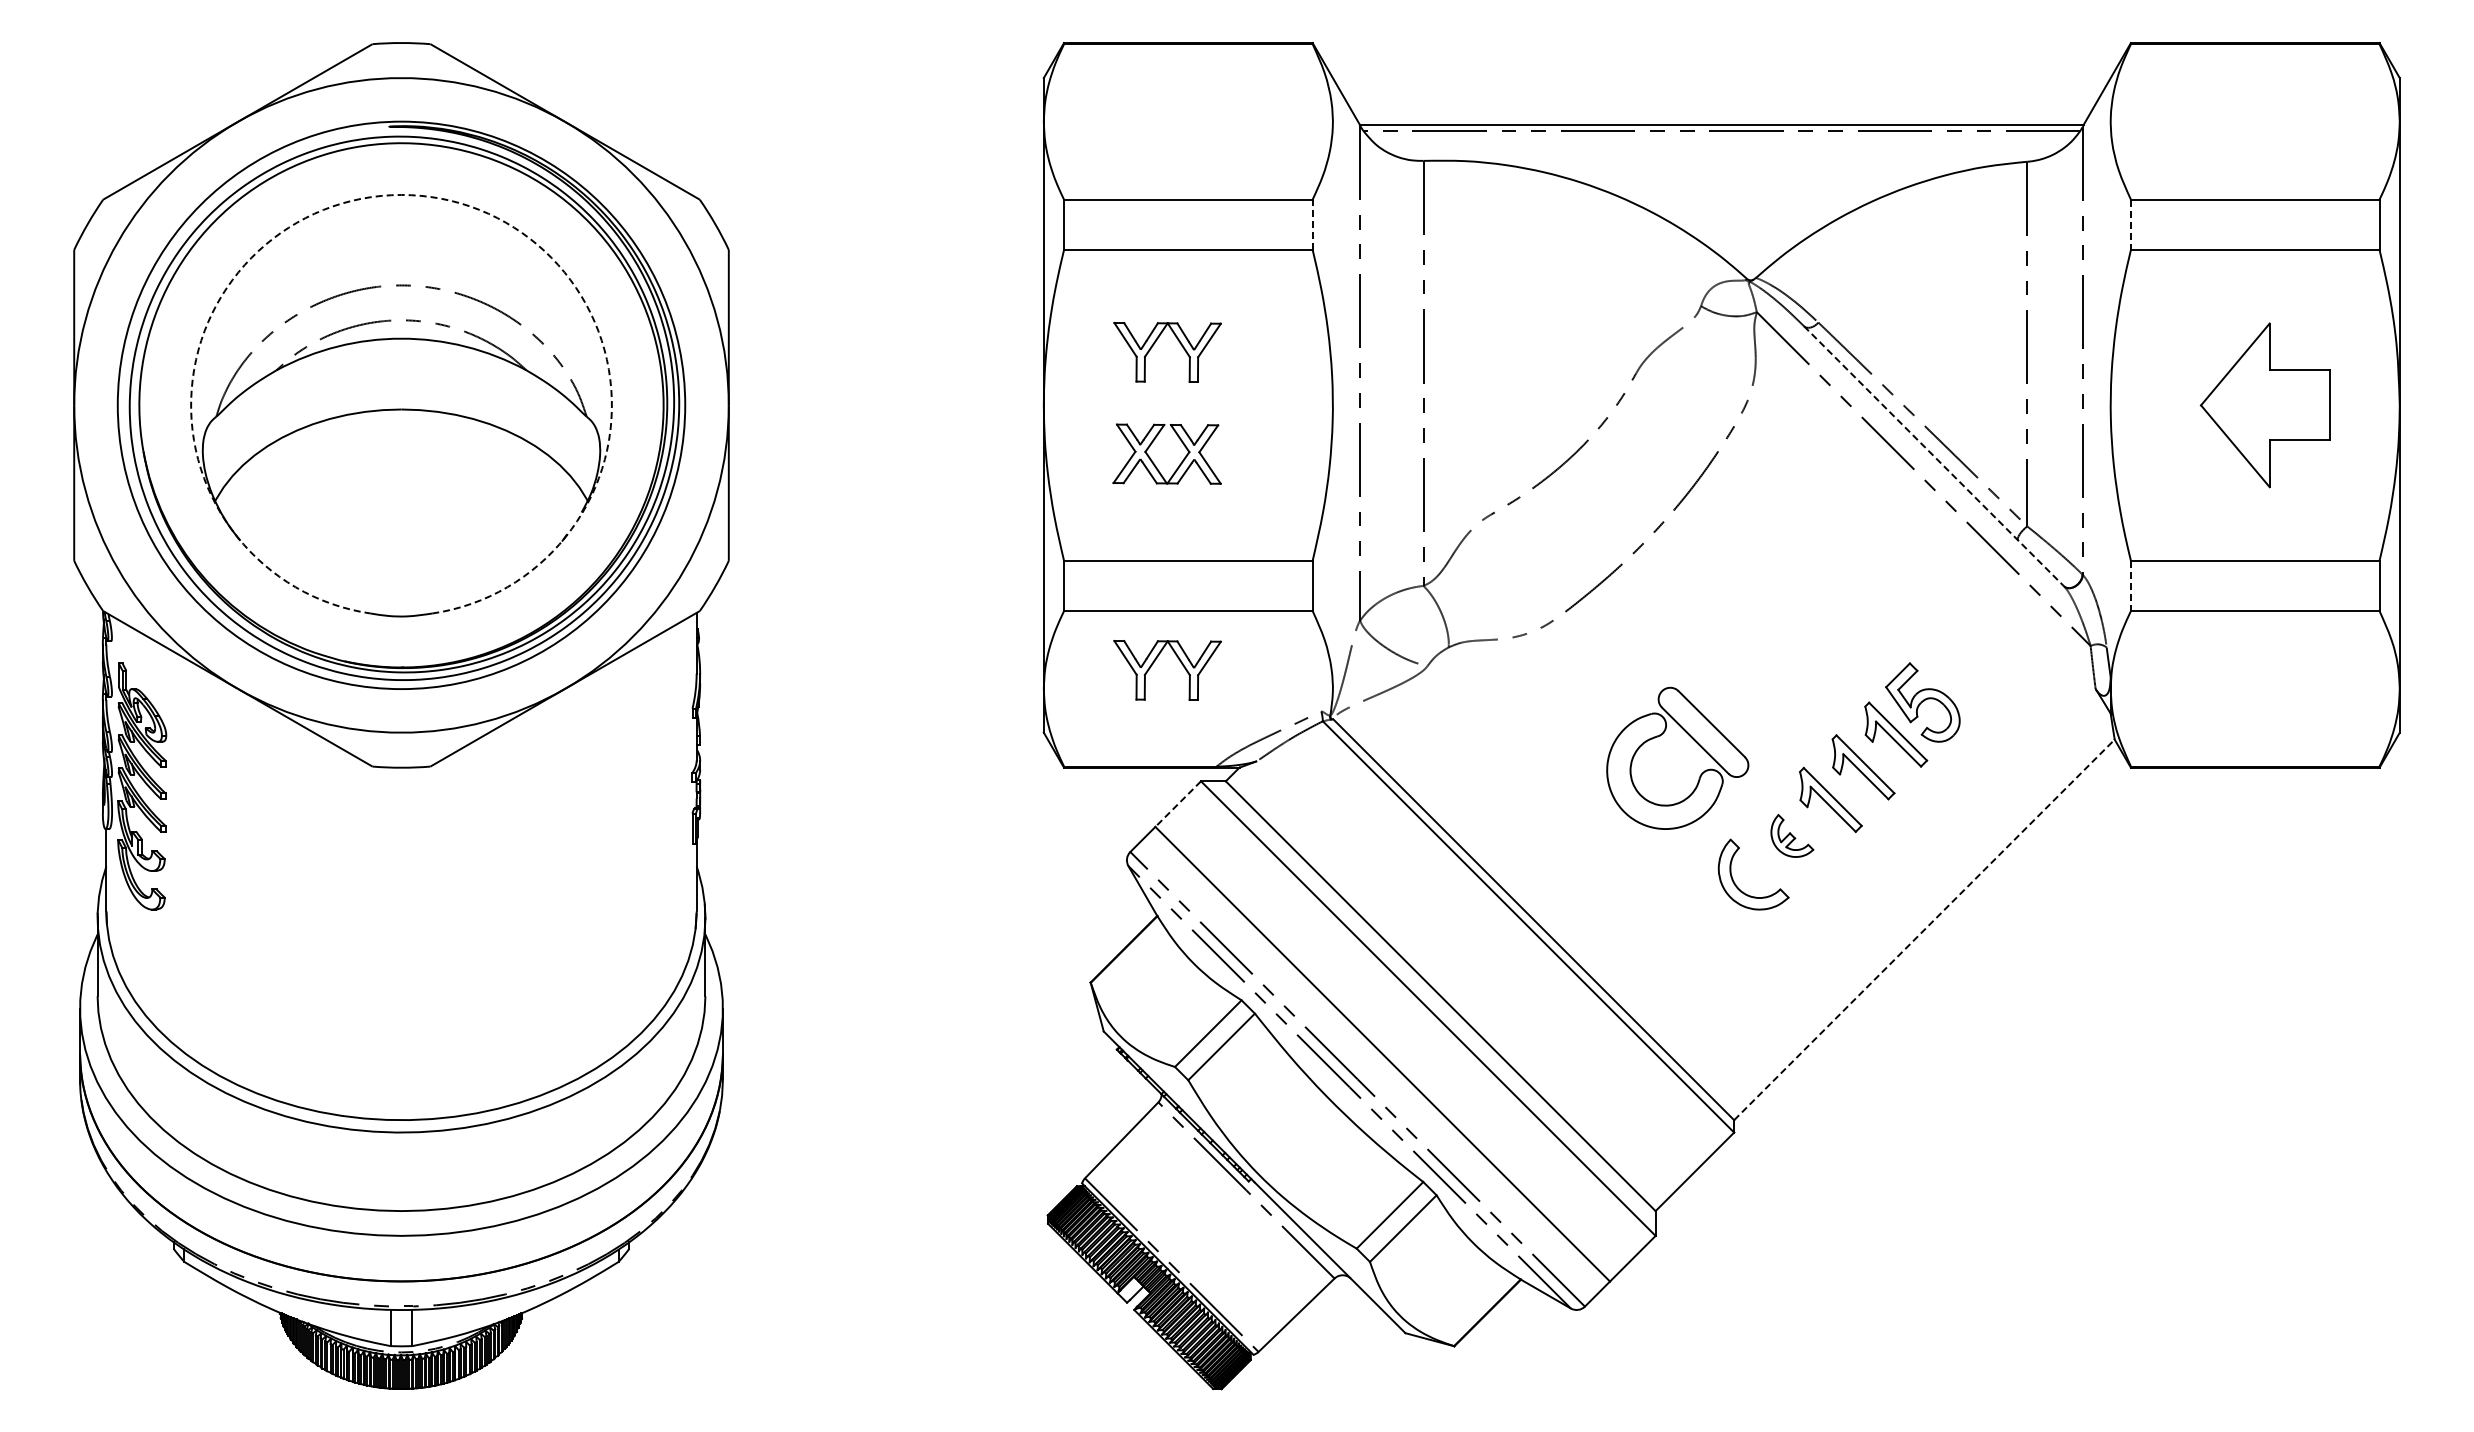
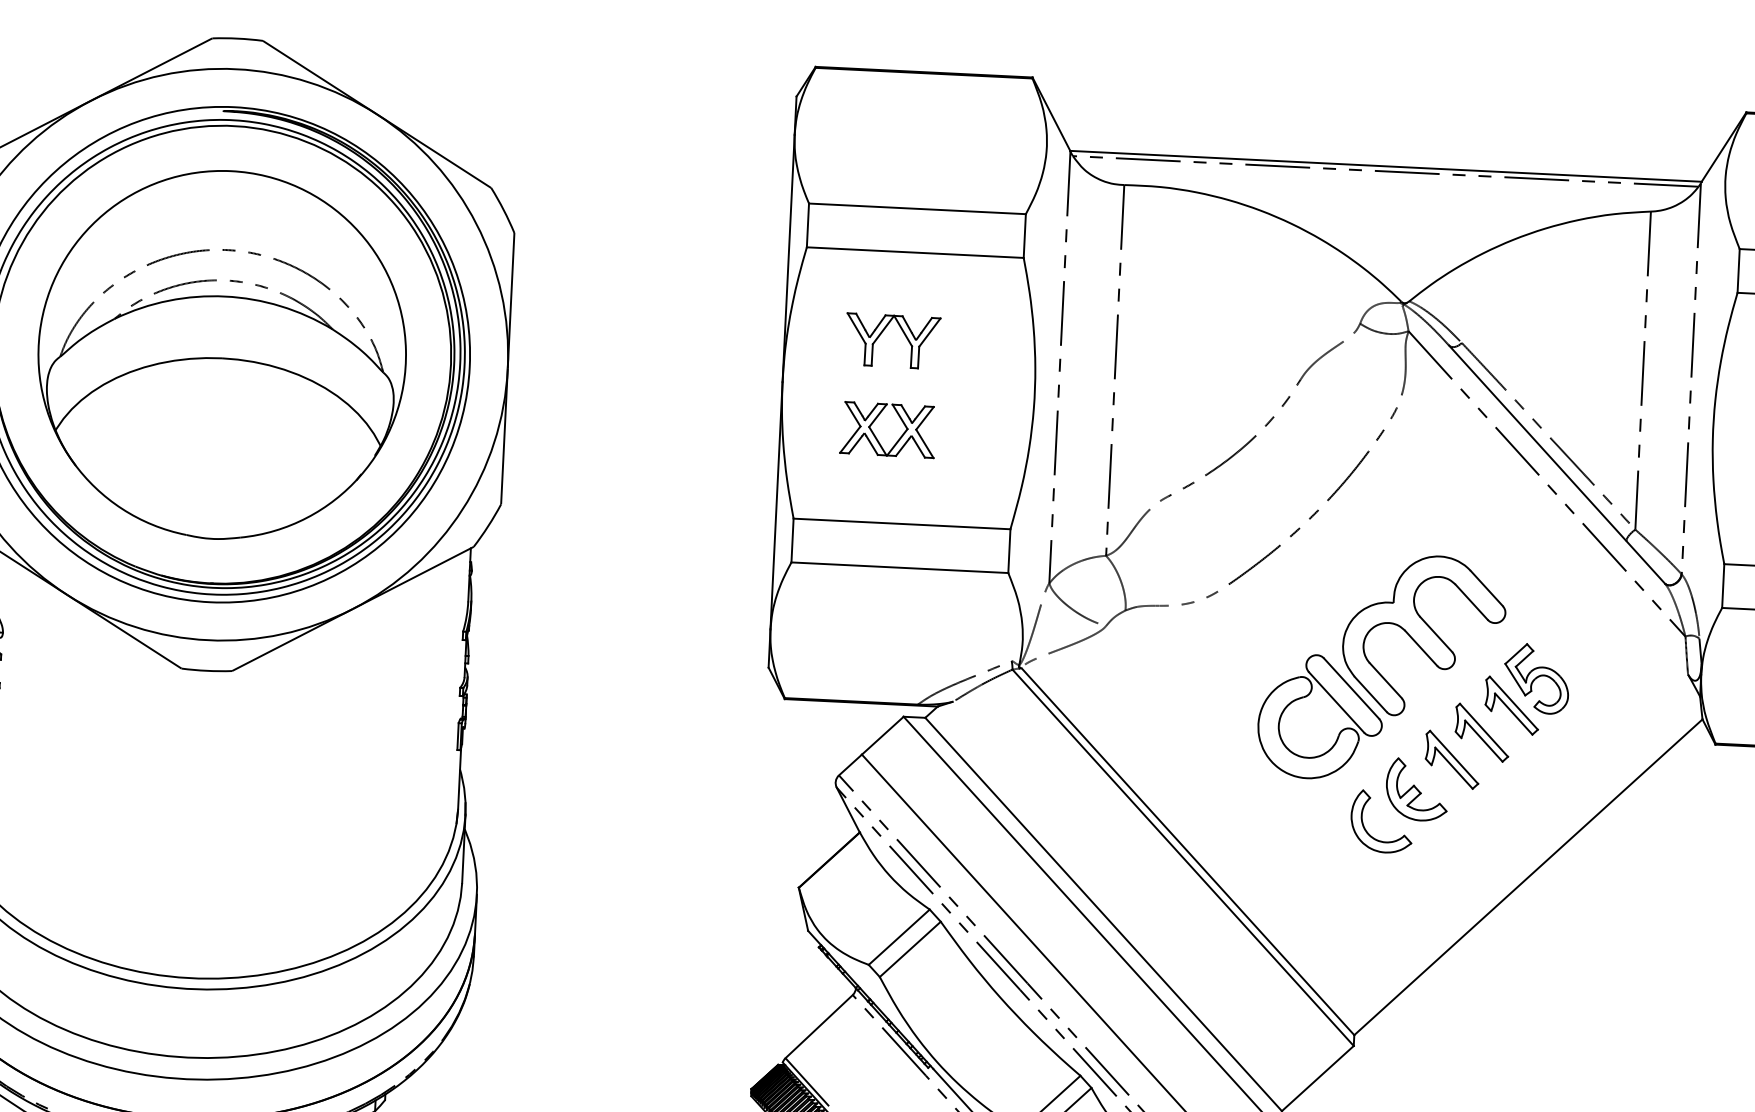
arc: (401, 194) -> (231, 170), dashed -> solid
line: (1312, 224) -> (1024, 235), dashed -> solid
line: (2130, 225) -> (1738, 271), dashed -> solid
line: (1934, 456) -> (1557, 464), dashed -> solid
line: (2130, 586) -> (1722, 586), dashed -> solid
part: (1791, 659) -> (1423, 635), added
part: (1155, 661) -> (869, 610), removed
line: (1177, 804) -> (882, 736), dashed -> solid
part: (1792, 835) -> (1417, 789), size x1.67
line: (1924, 929) -> (1528, 876), dashed -> solid

